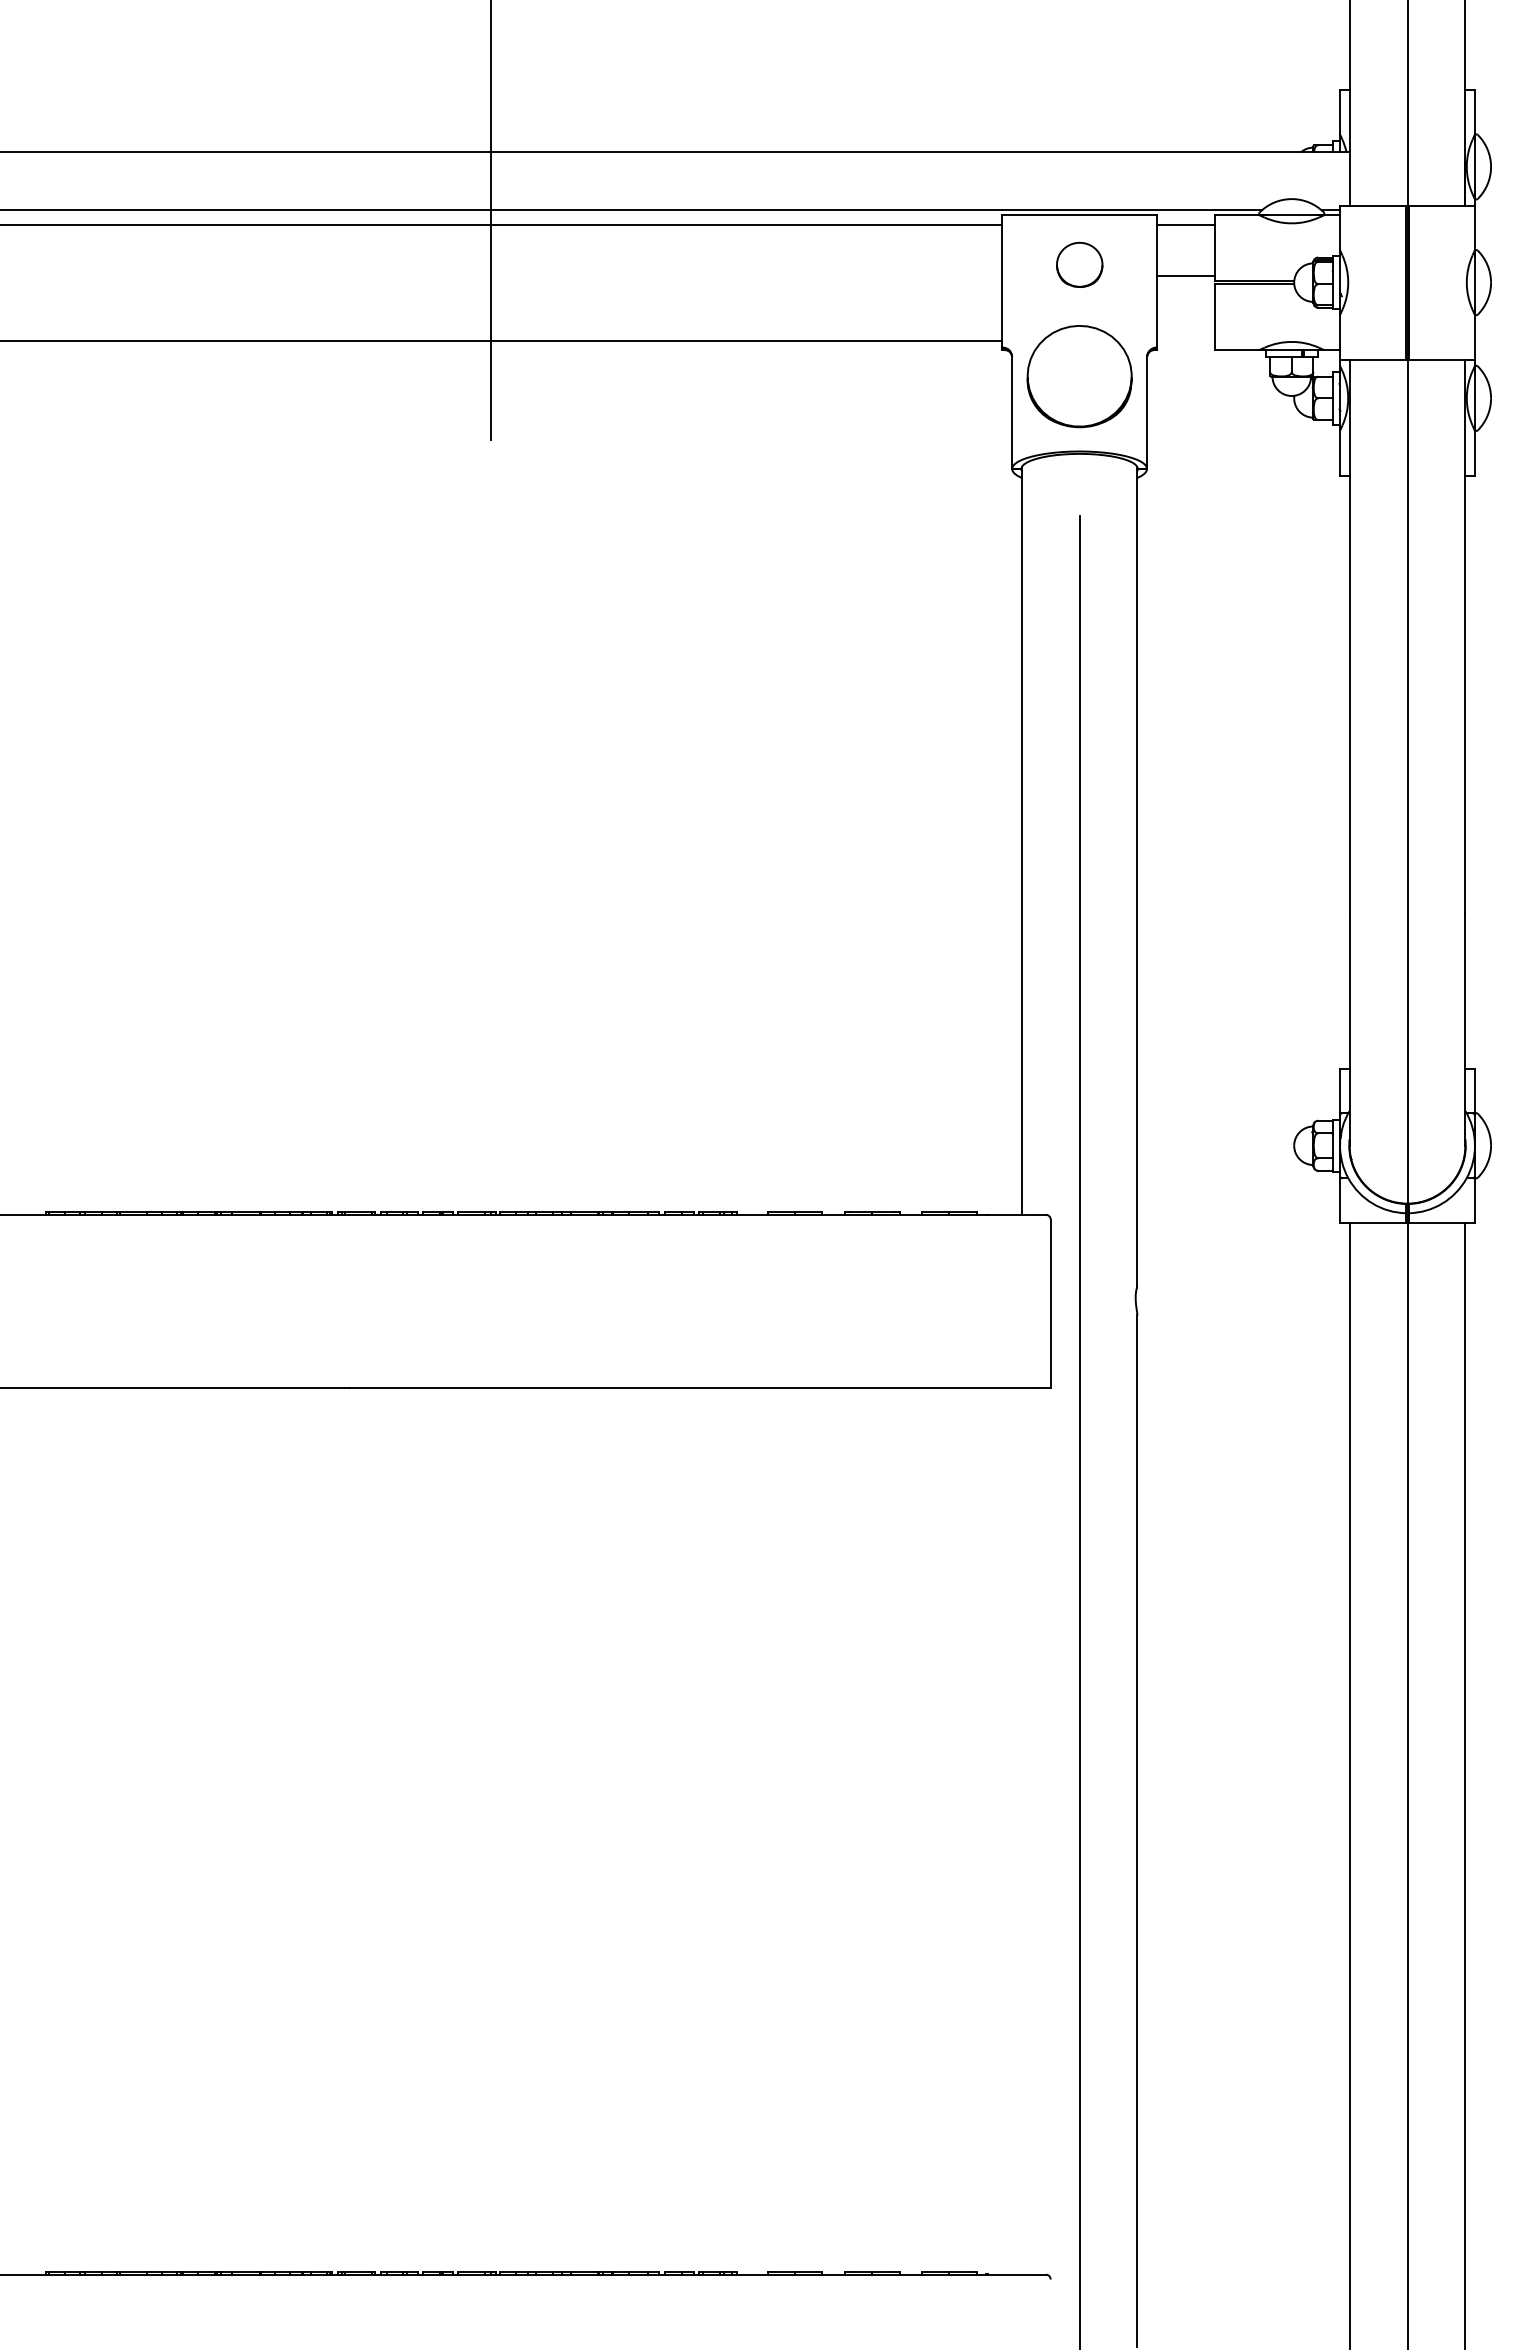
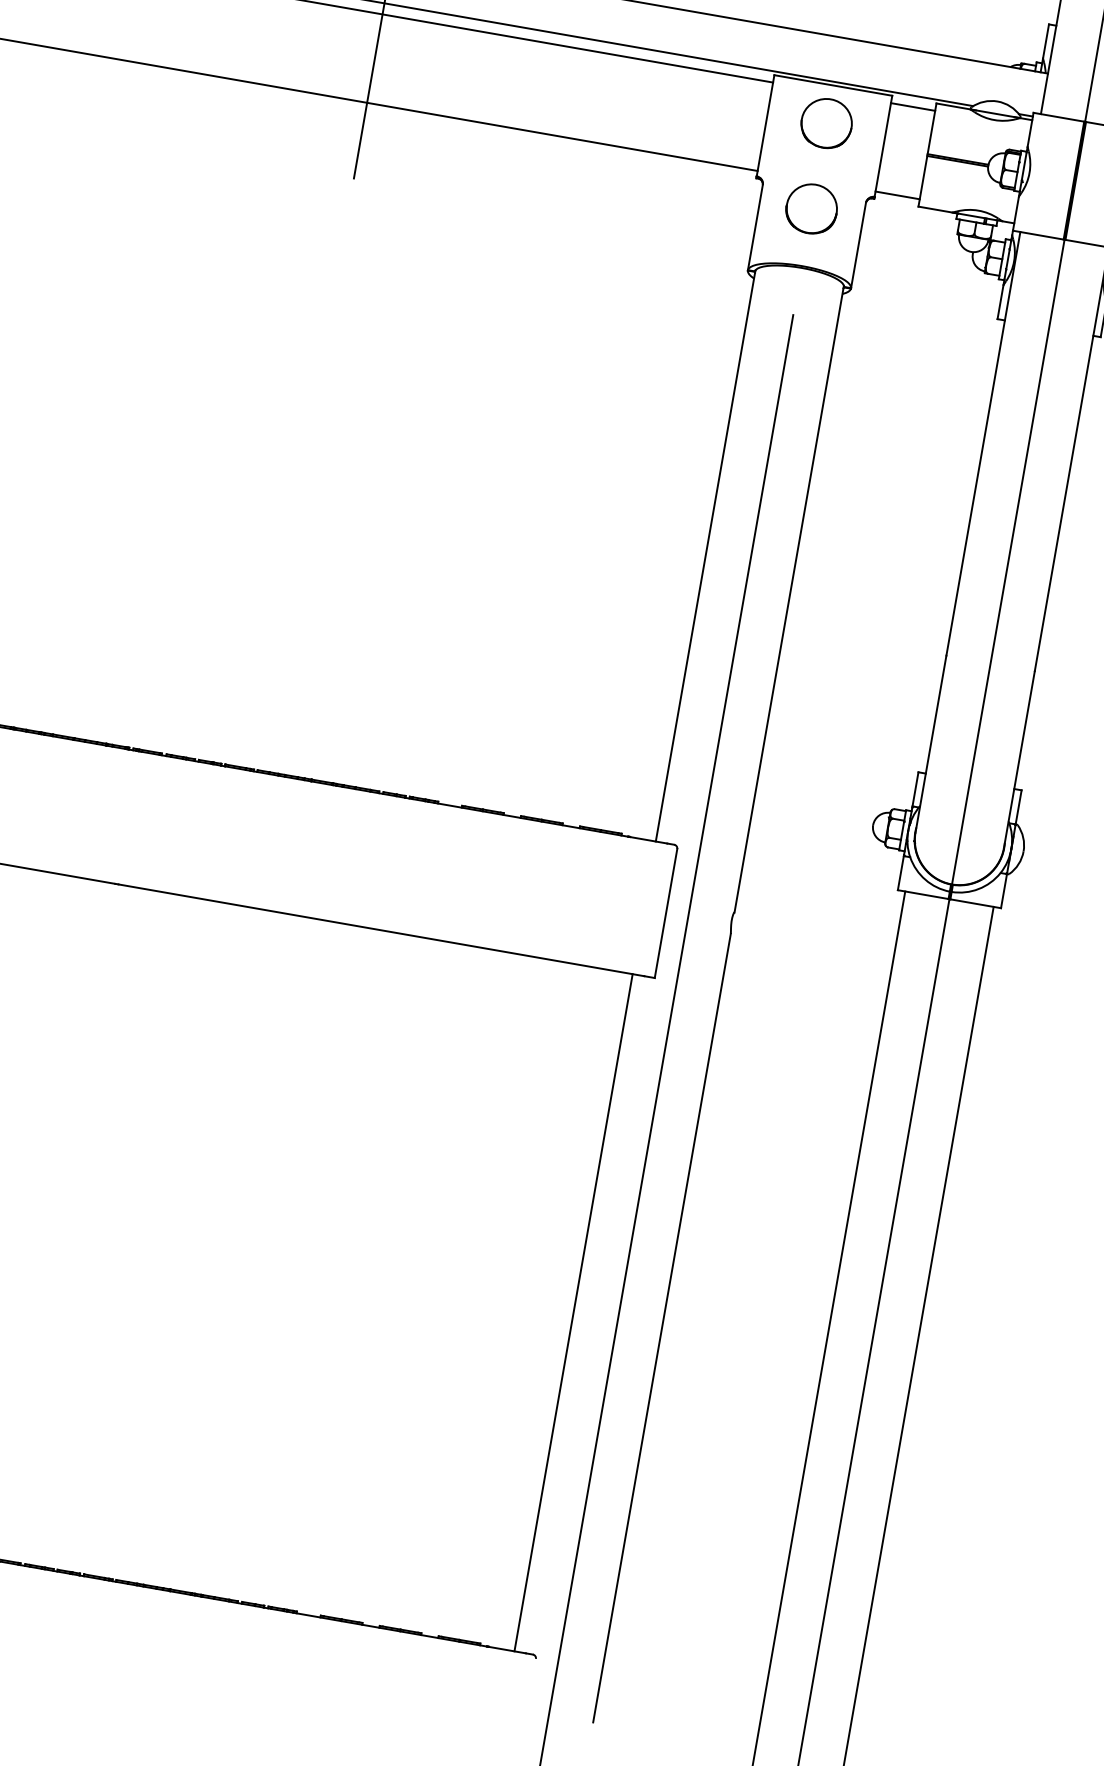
part: (1079, 264) -> (826, 123), size x1.43
line: (1185, 275) -> (897, 195), moved
part: (1079, 376) -> (811, 208), size x0.62
line: (1021, 1831) -> (573, 1312), added

